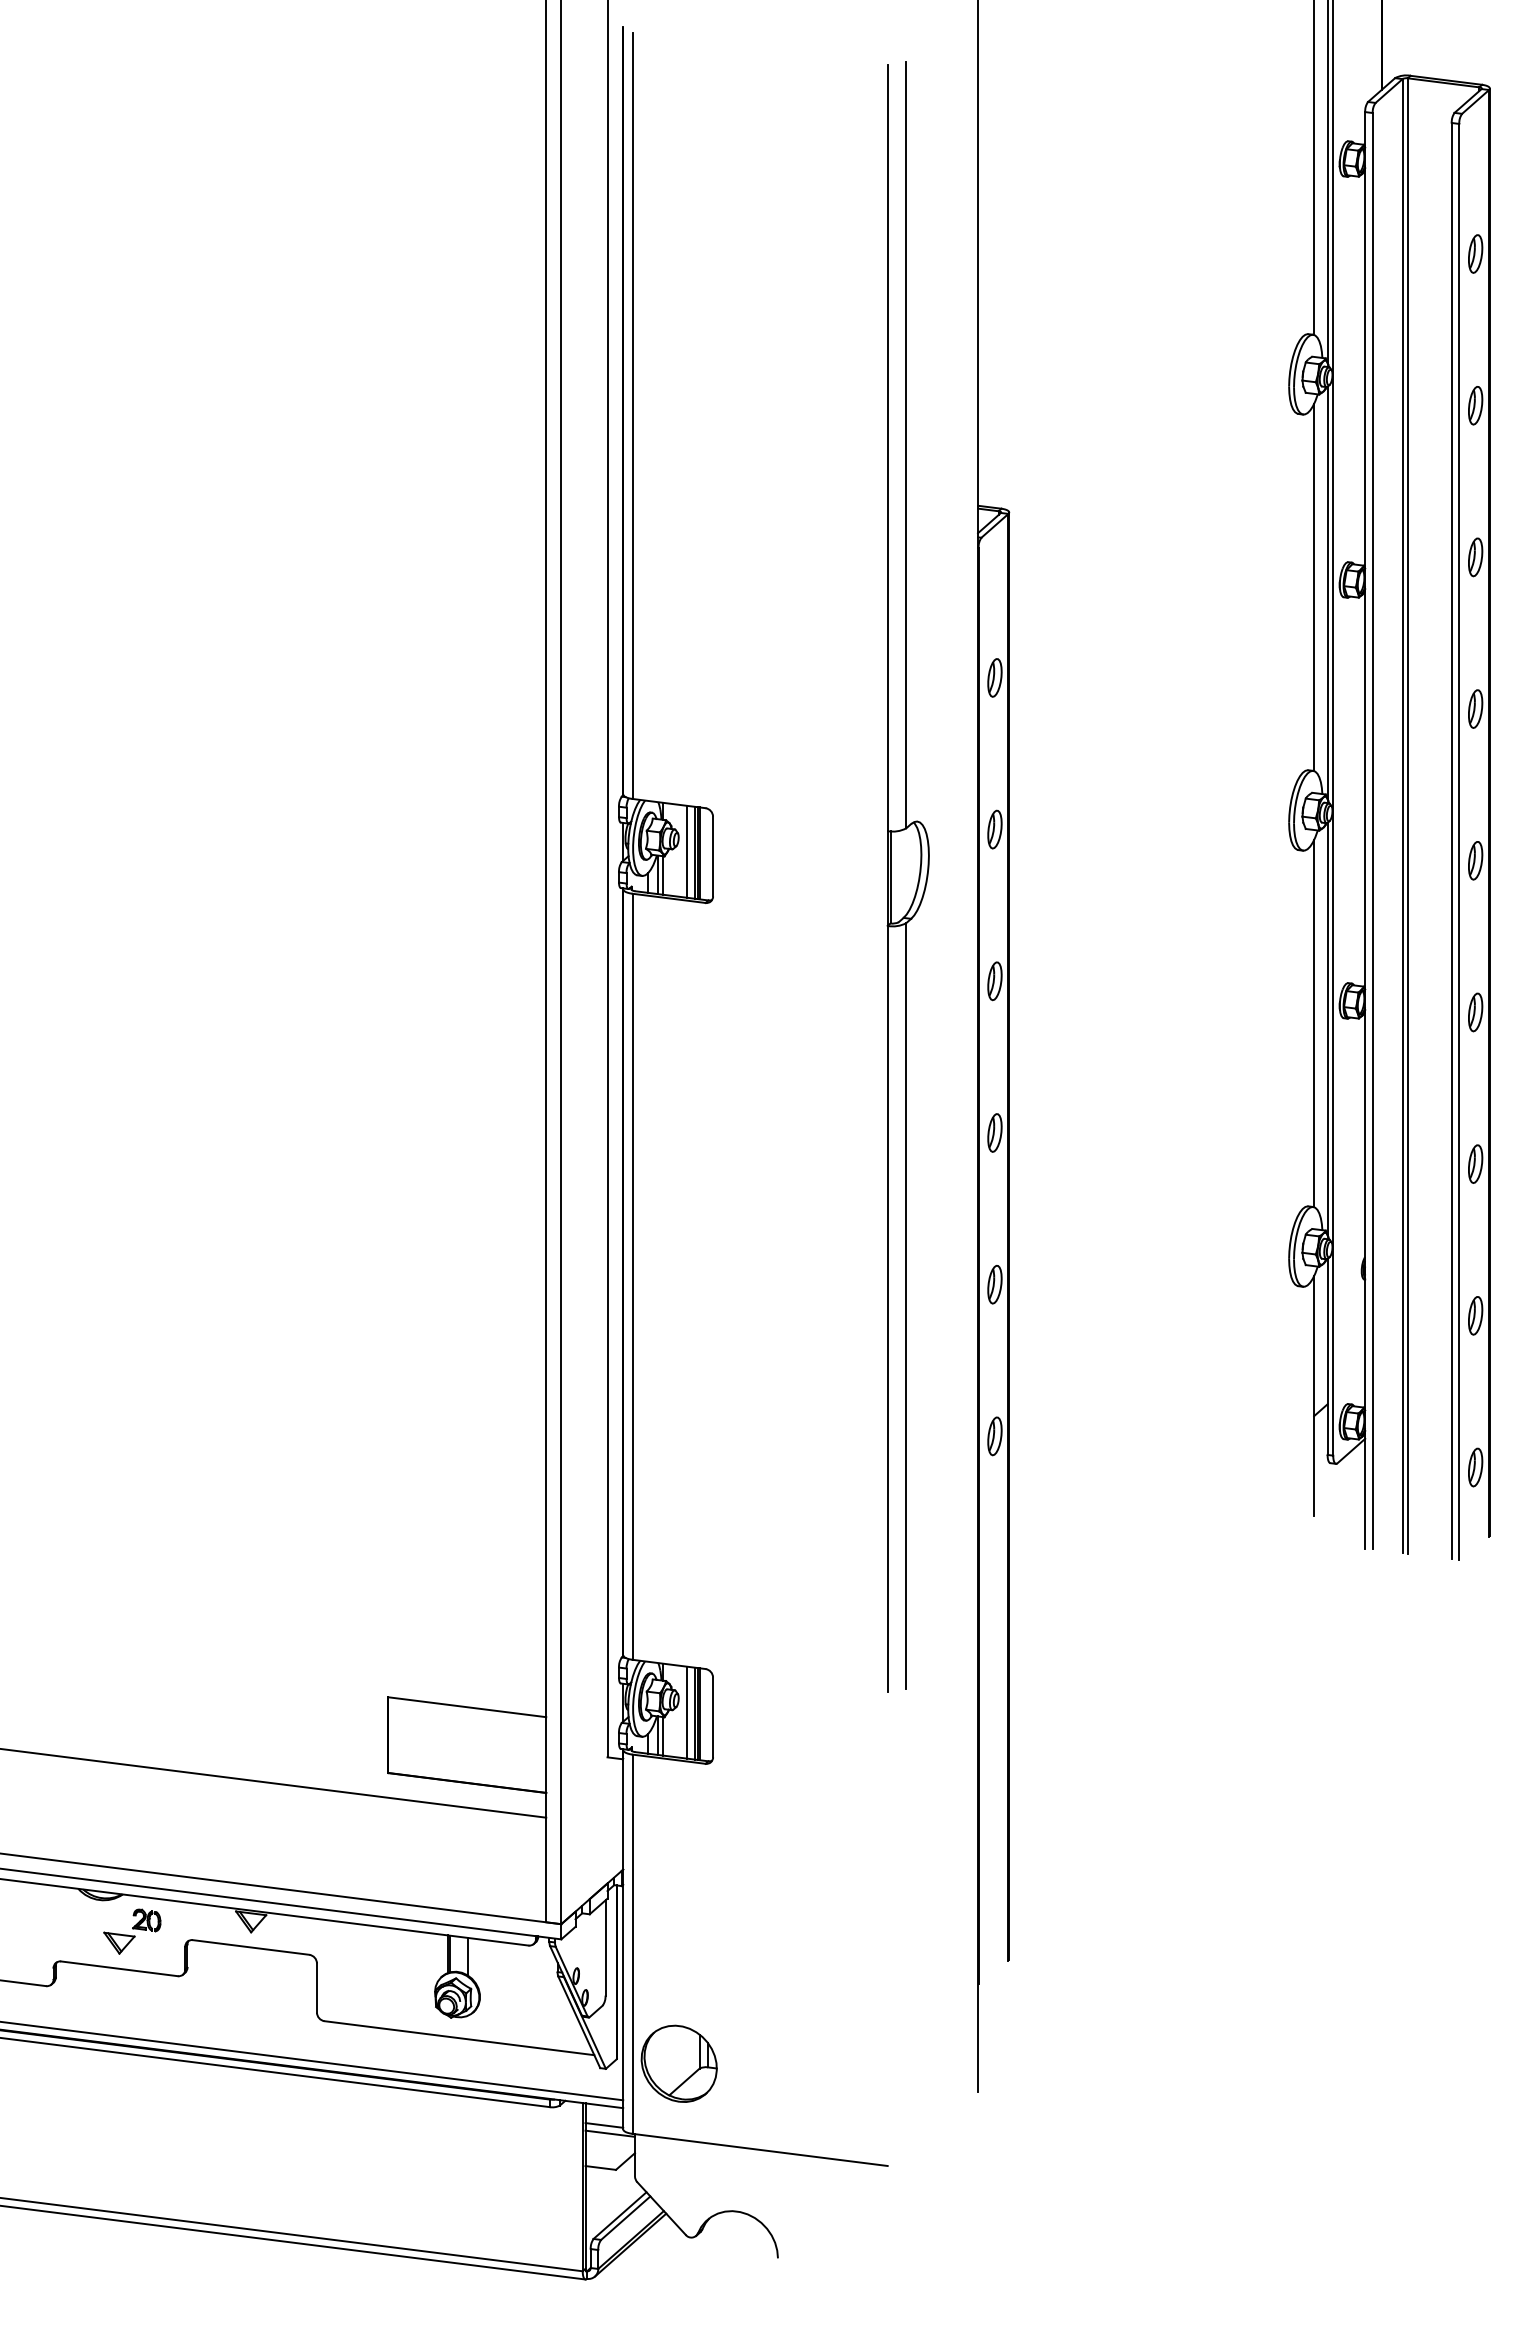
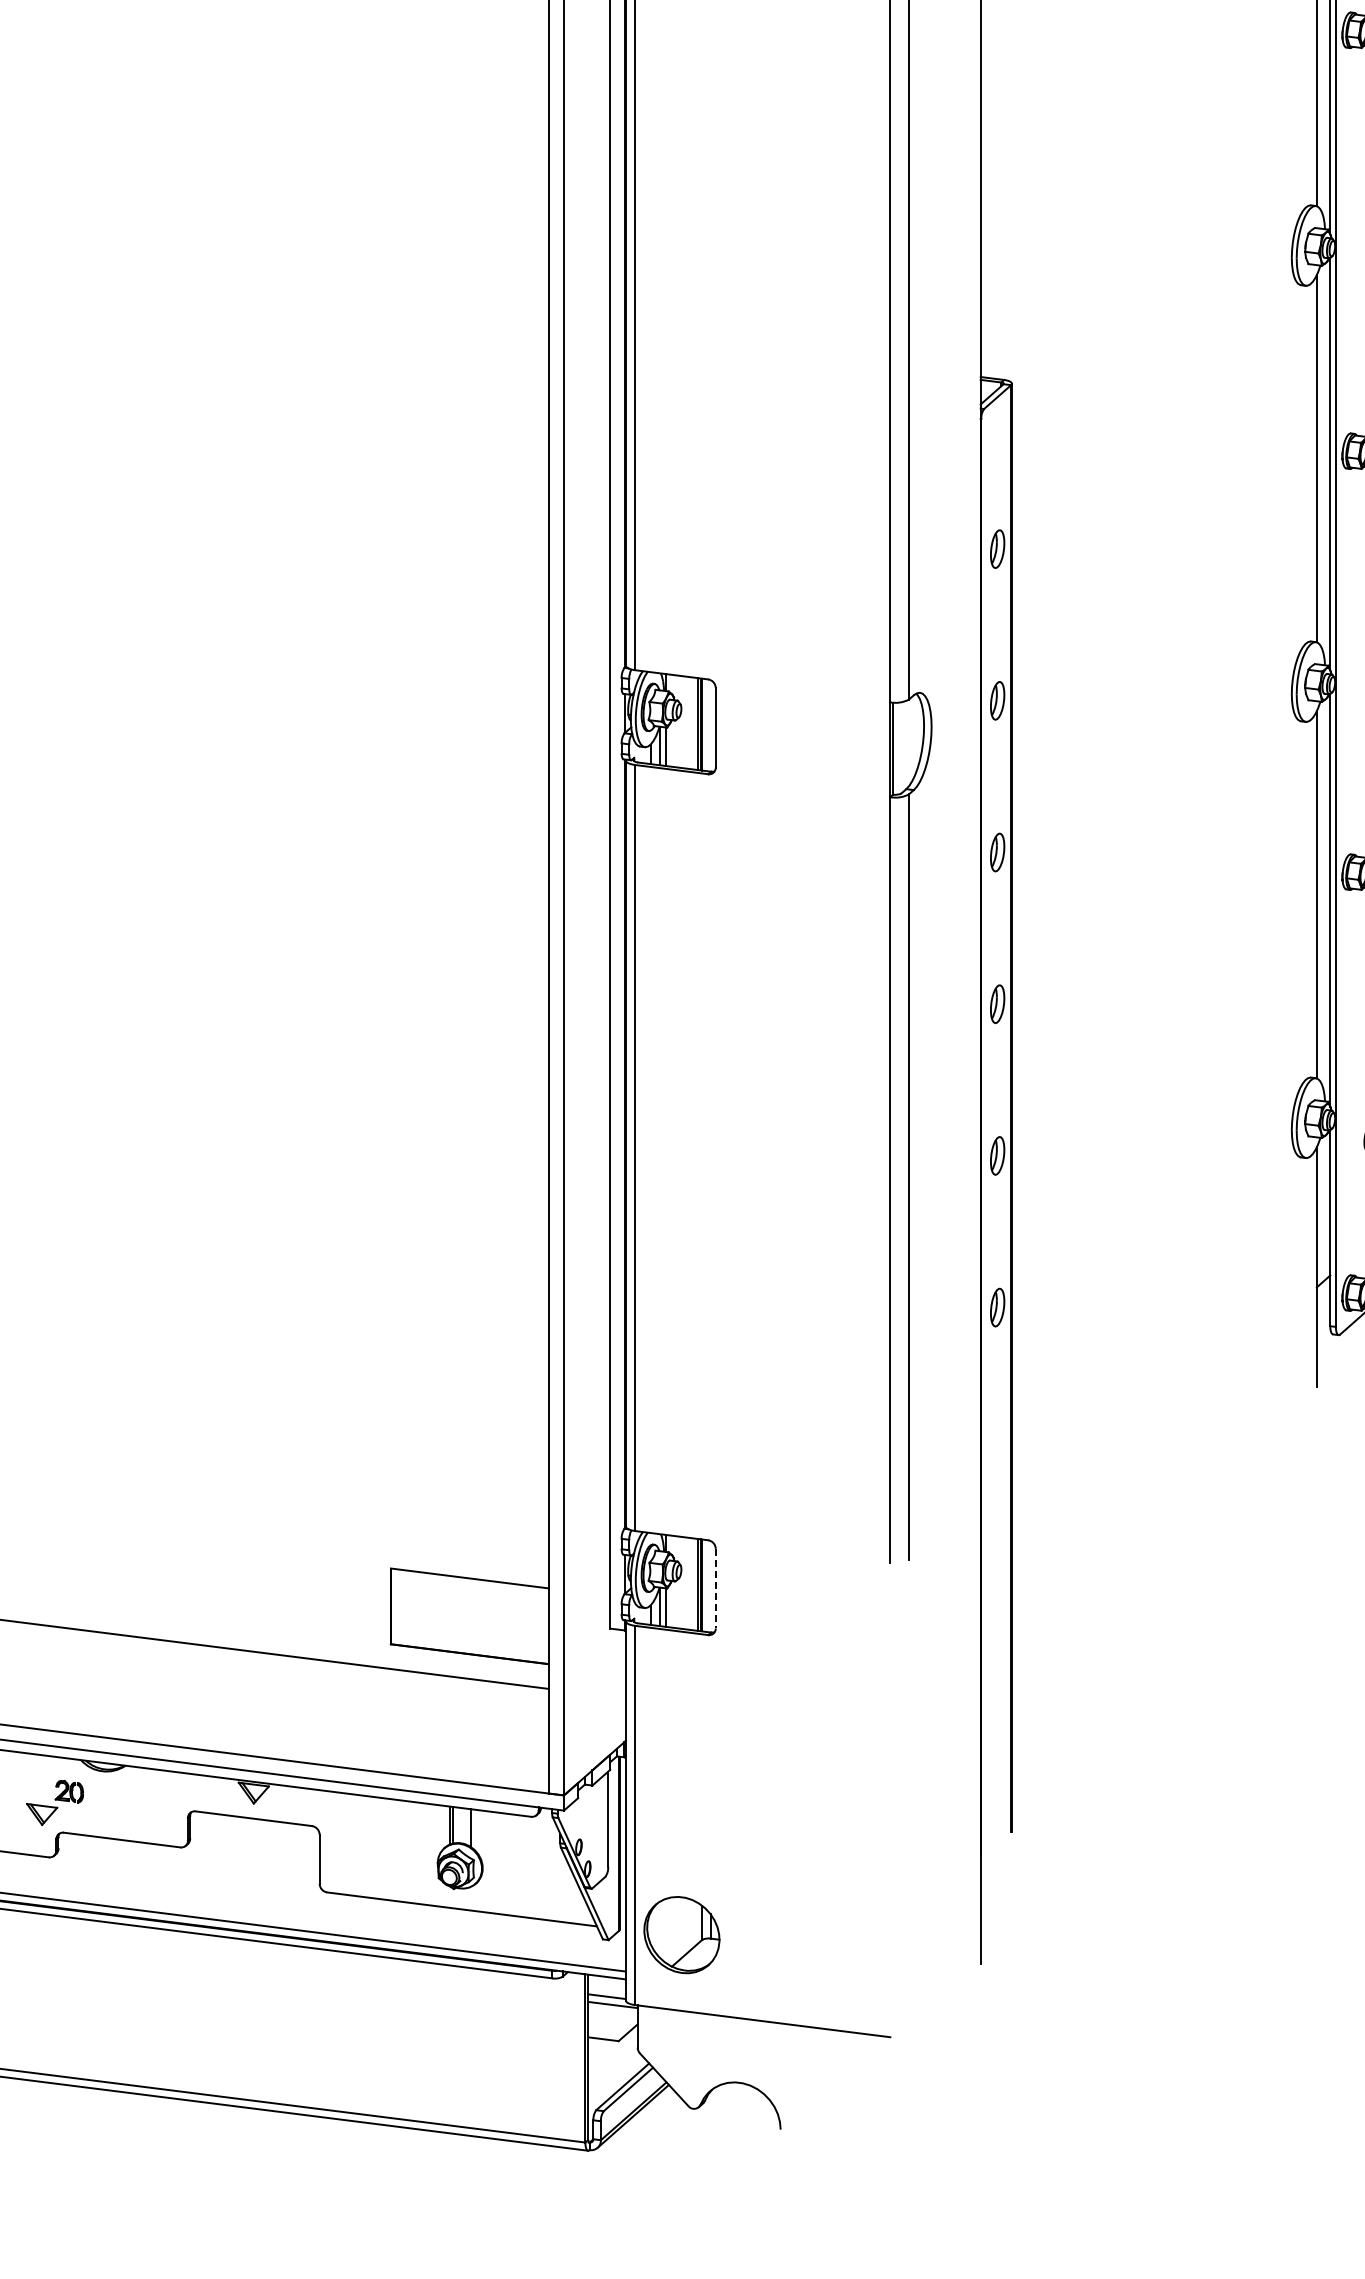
line: (687, 851) -> (690, 722), removed
line: (687, 1712) -> (690, 1583), removed
line: (713, 1717) -> (716, 1588), solid -> dashed
part: (132, 1931) -> (55, 1802), moved

